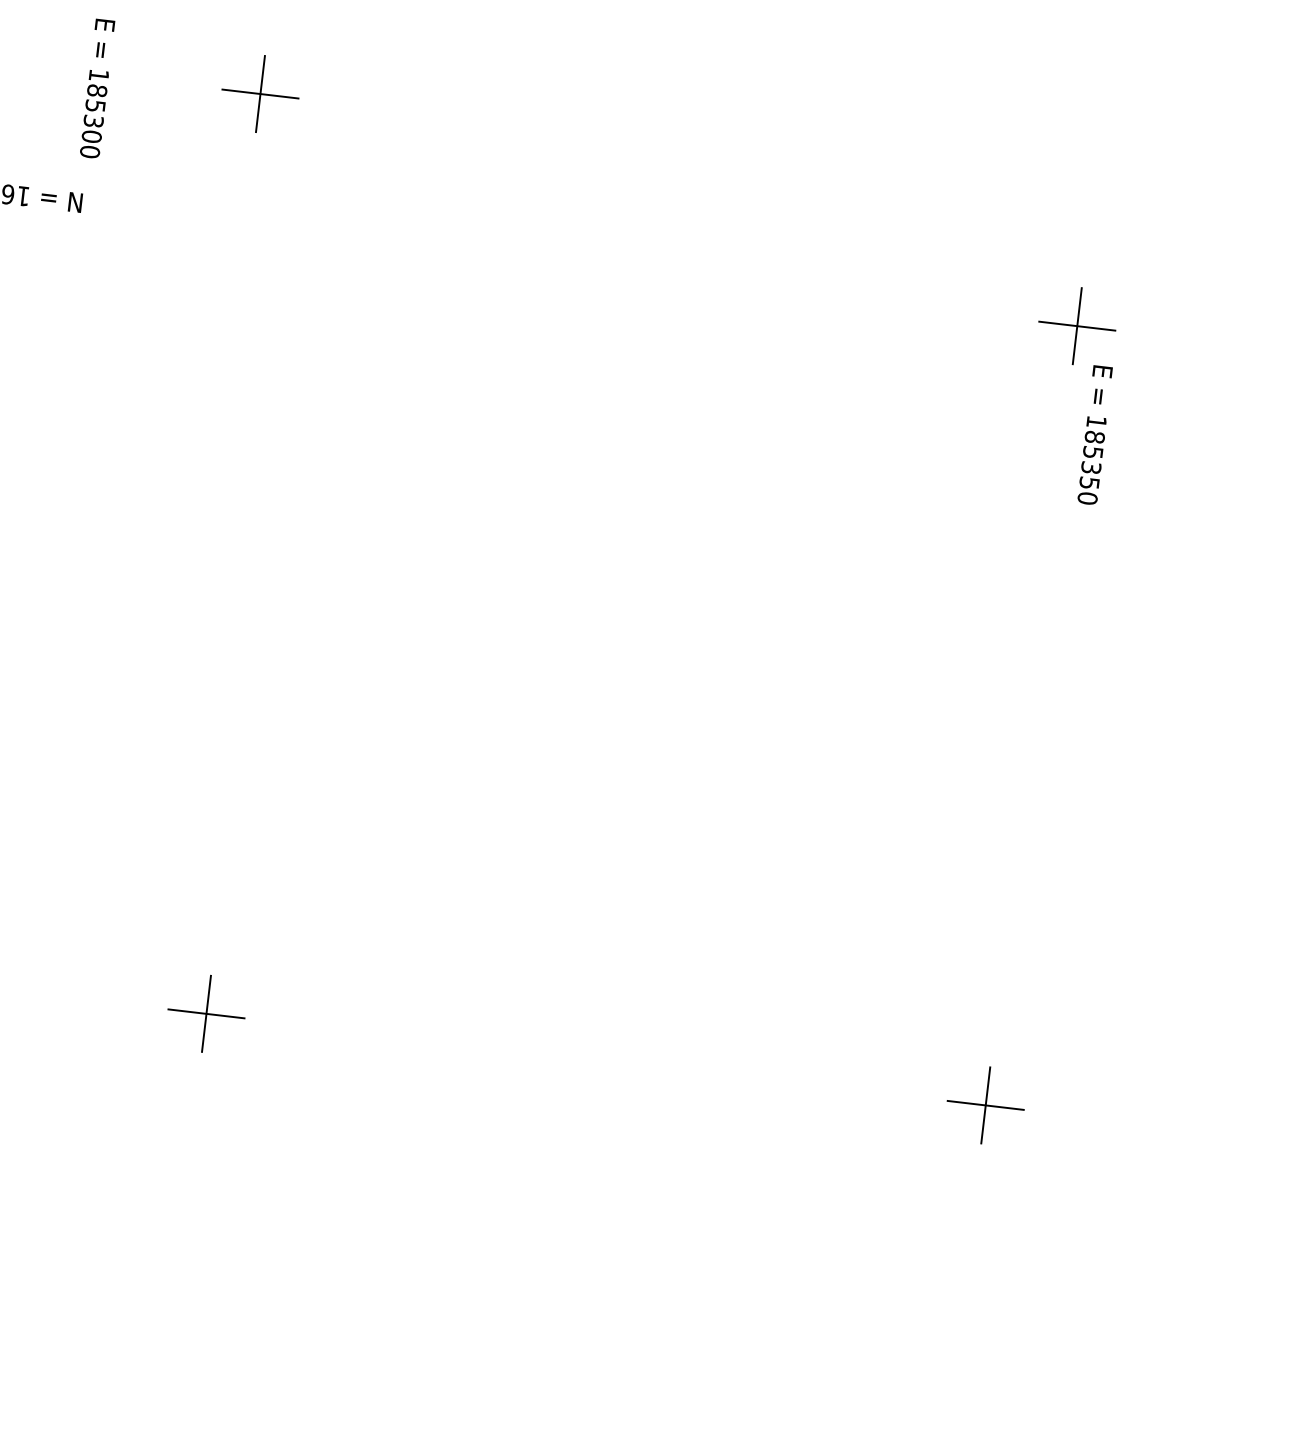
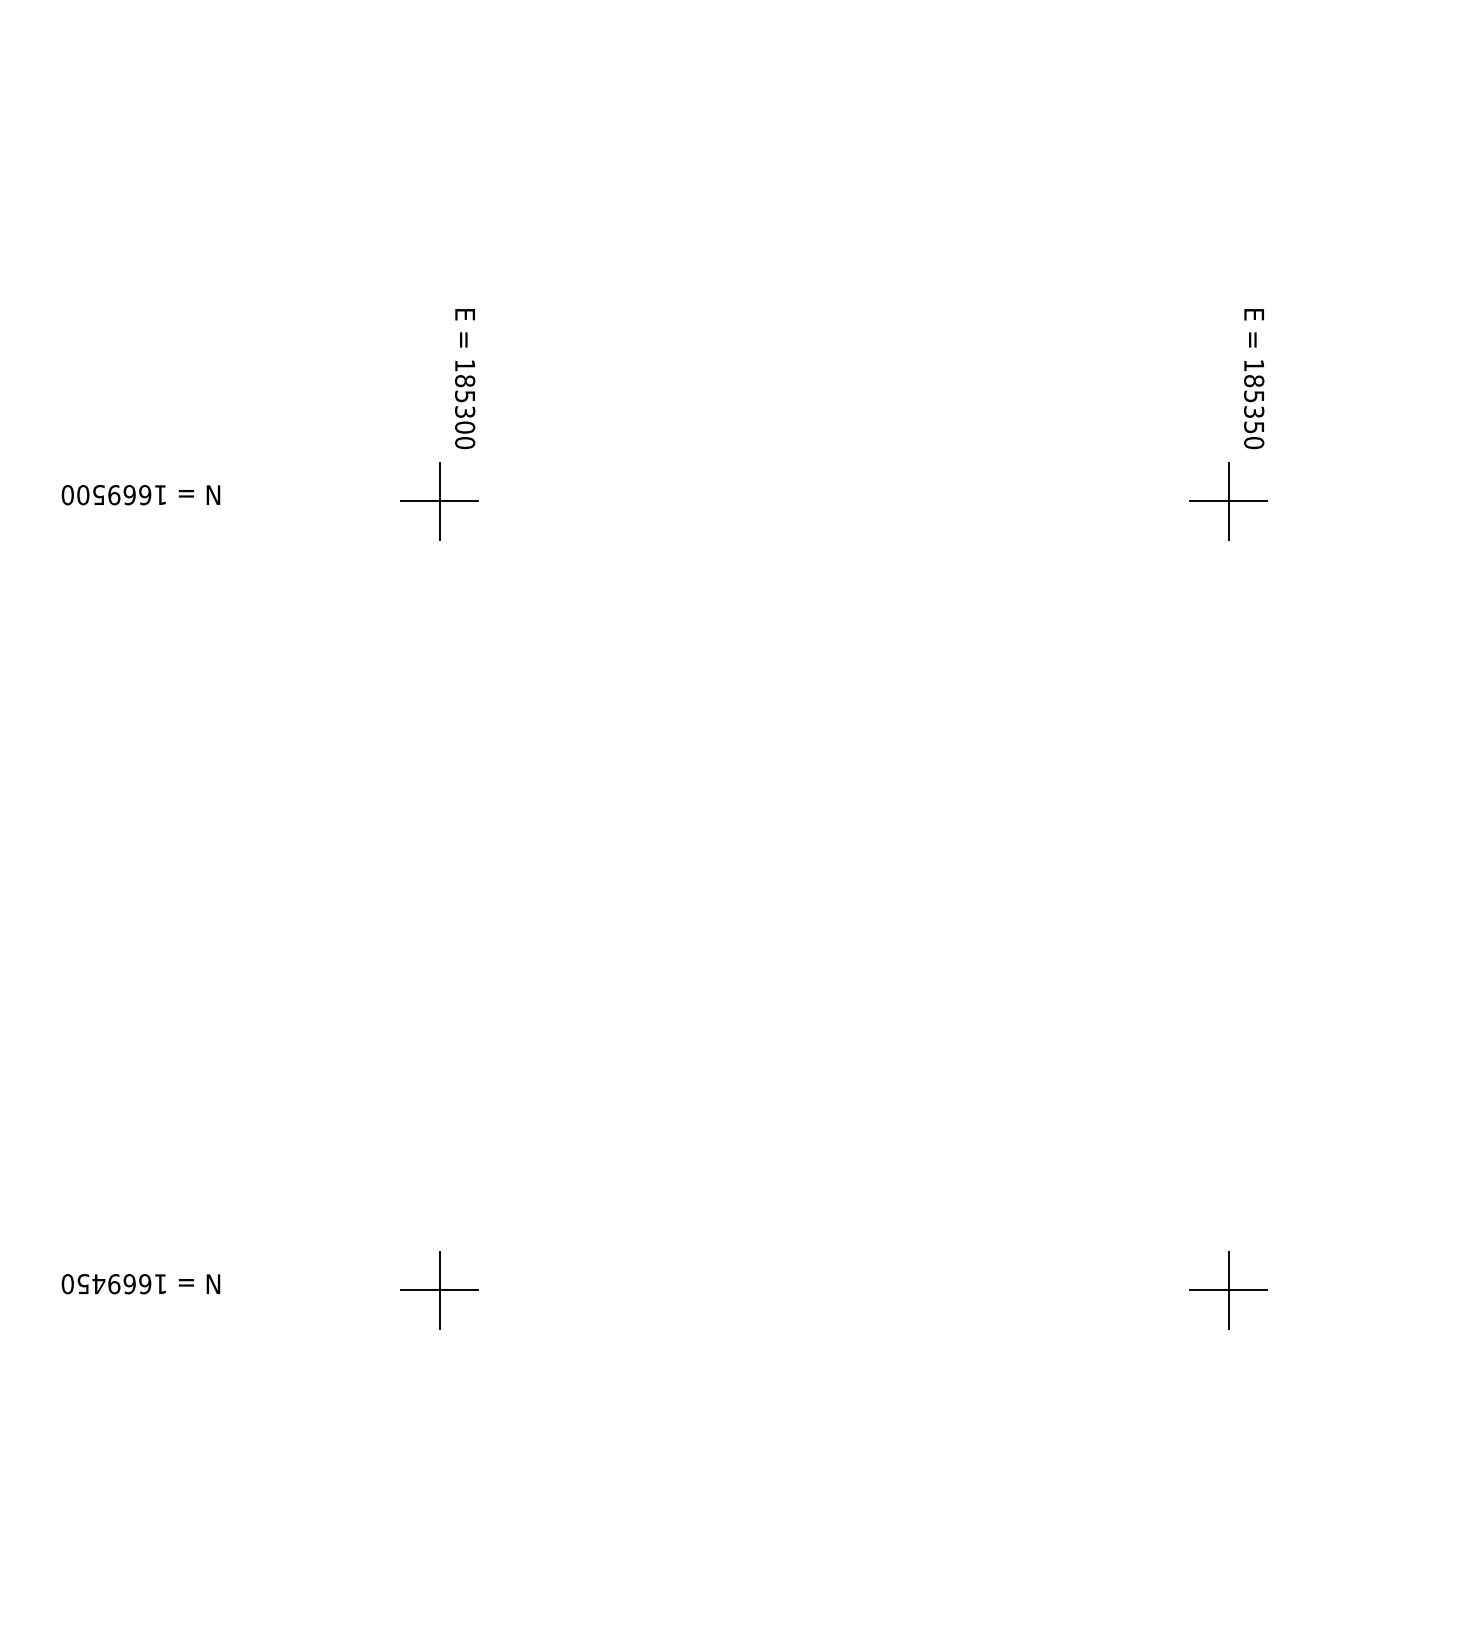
text: (97, 89) -> (465, 379), moved
part: (260, 94) -> (439, 501), moved
text: (1095, 435) -> (1254, 379), moved

